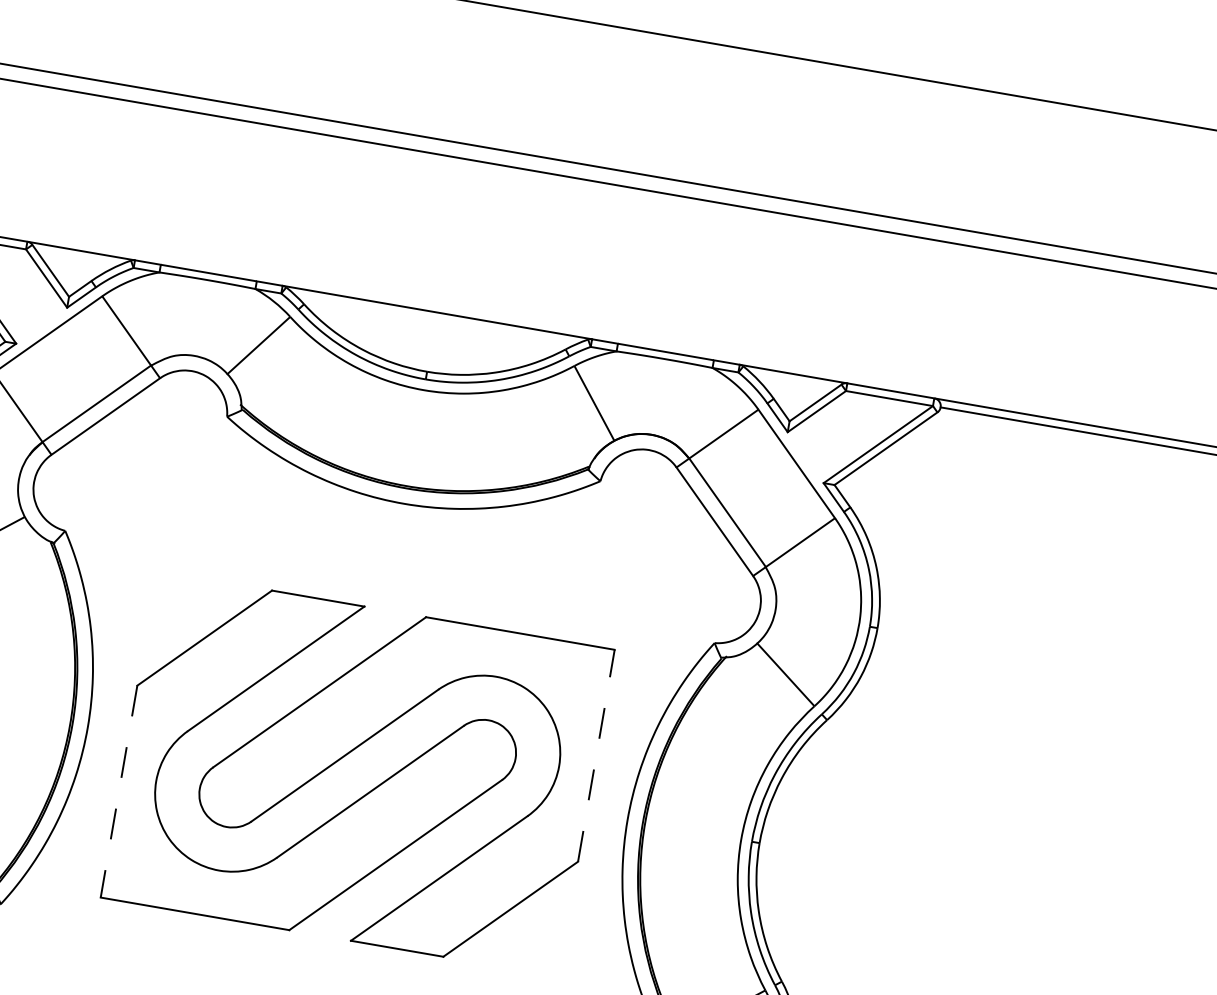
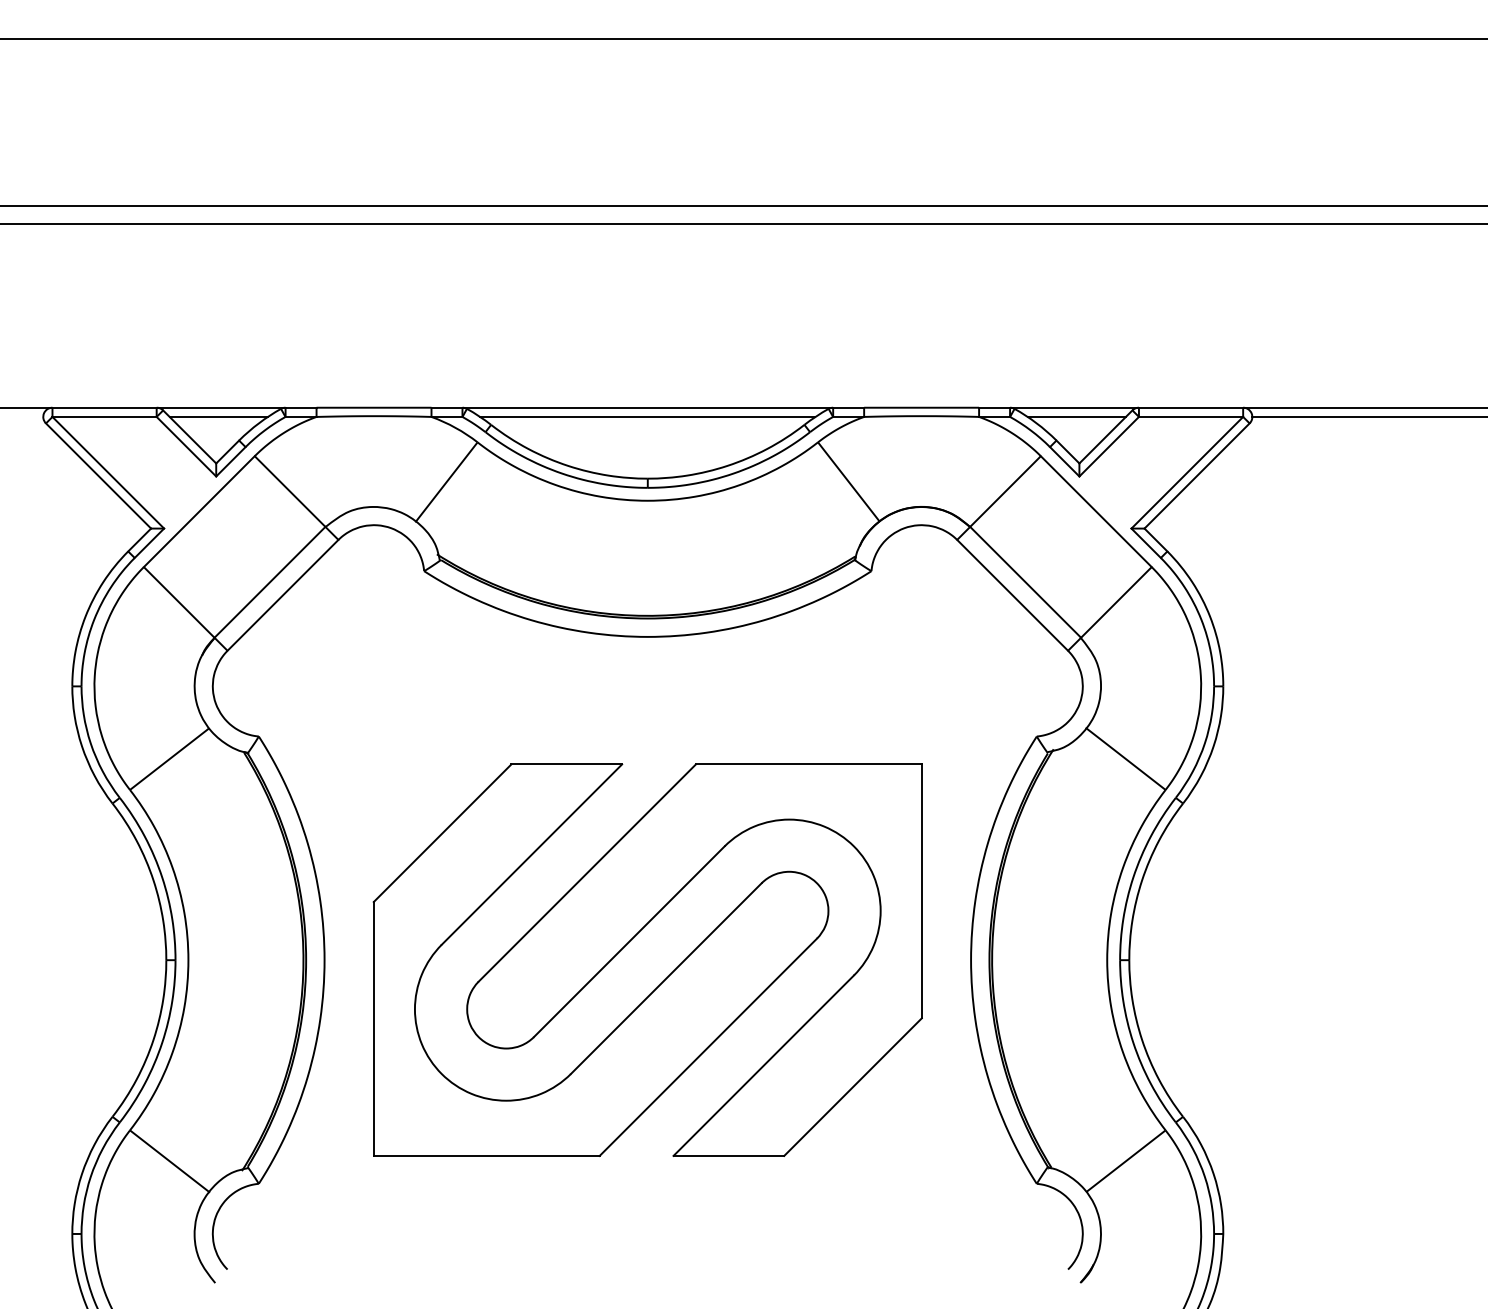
line: (77, 257) -> (218, 416), added
line: (435, 319) -> (647, 416), added
line: (793, 381) -> (1076, 416), added
line: (596, 755) -> (921, 891), dashed -> solid
line: (118, 791) -> (373, 1028), dashed -> solid

